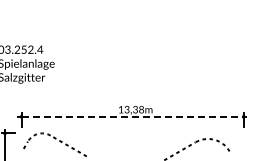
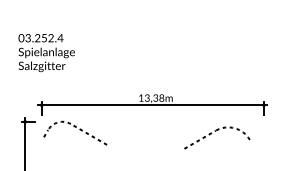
line: (134, 117) -> (154, 105), dashed -> solid

